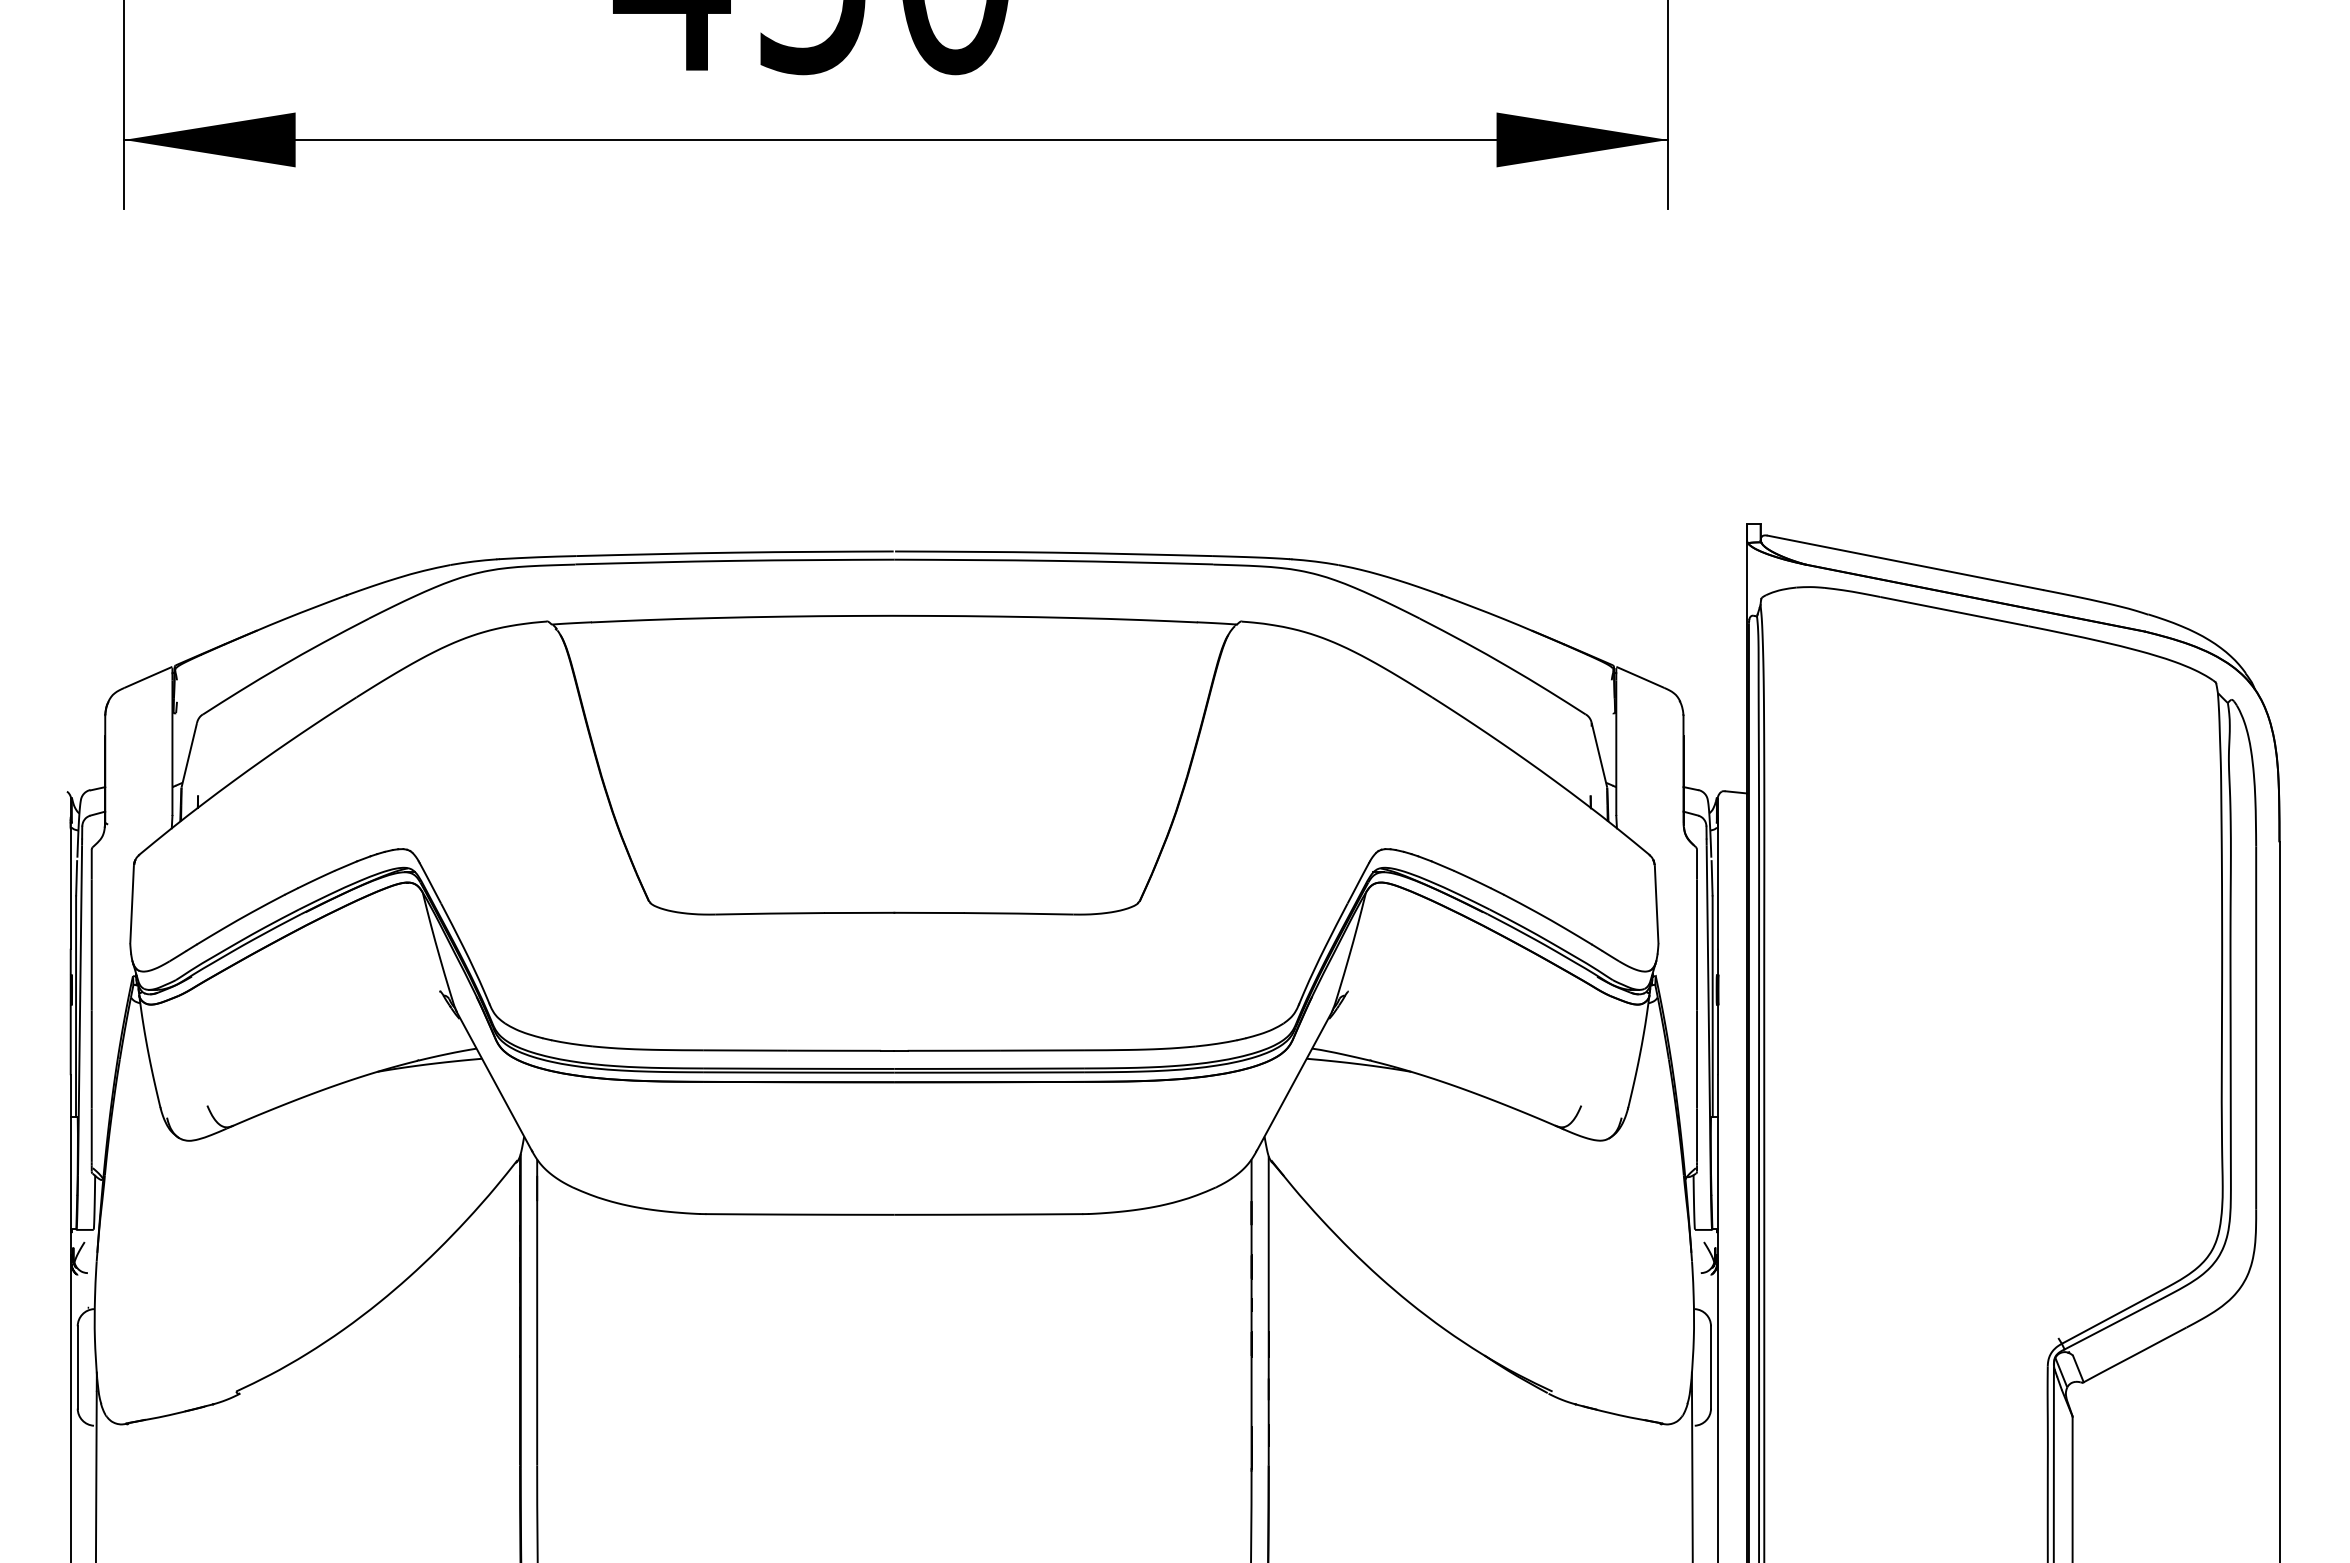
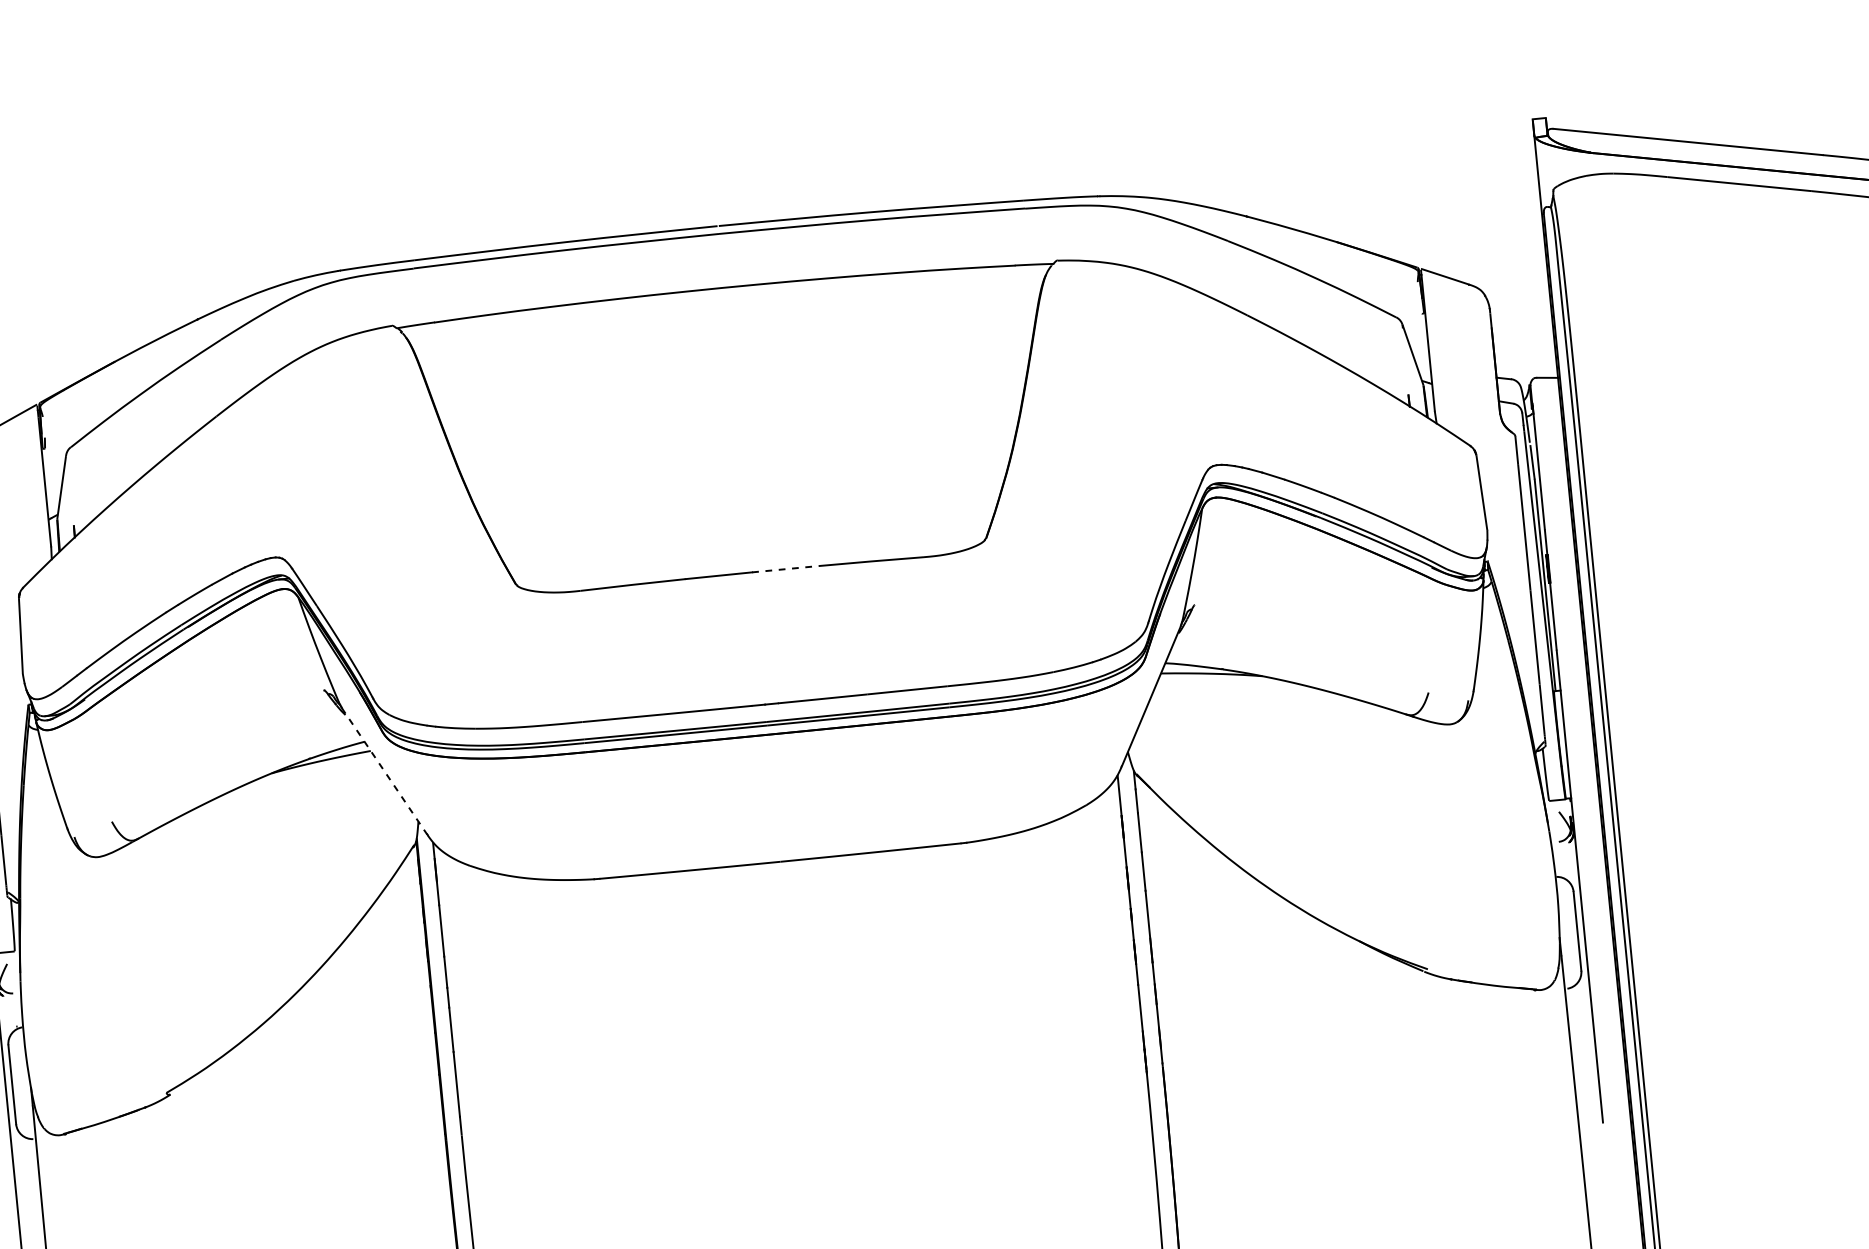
line: (929, 912) -> (785, 568), solid -> dashed
line: (494, 1081) -> (384, 771), solid -> dashed

